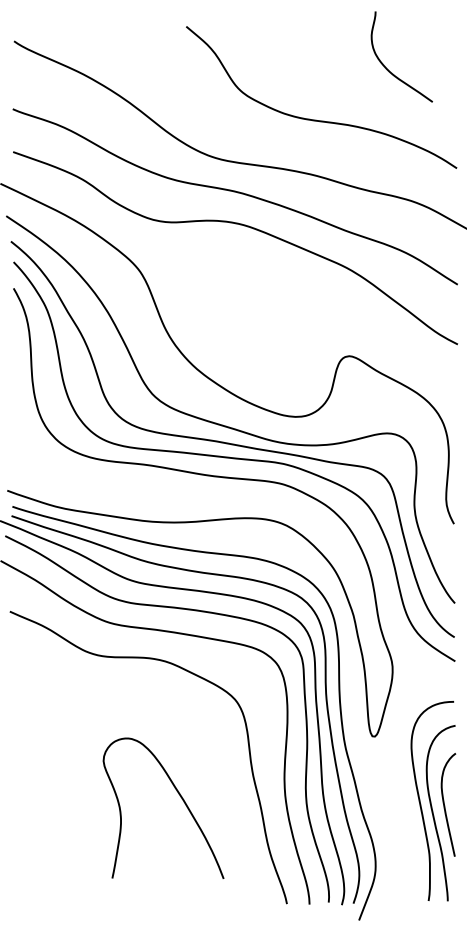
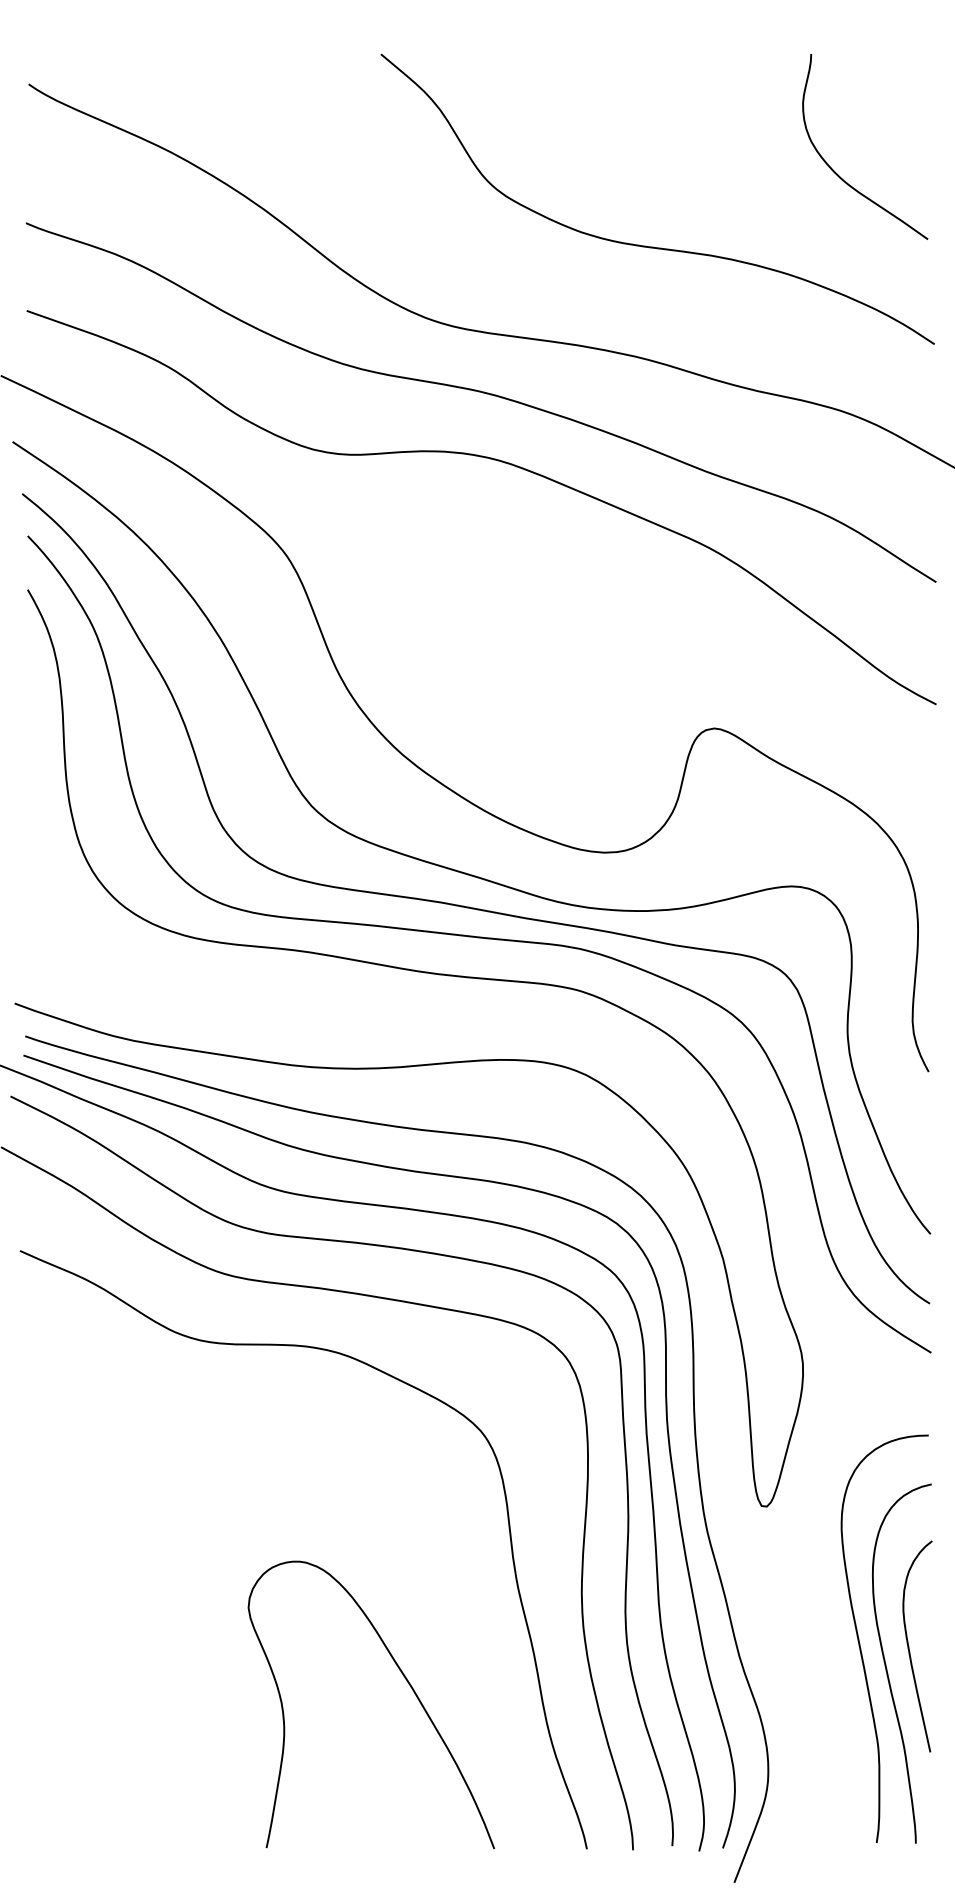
curve: (388, 69) -> (837, 172), moved
curve: (181, 799) -> (407, 1686), moved

